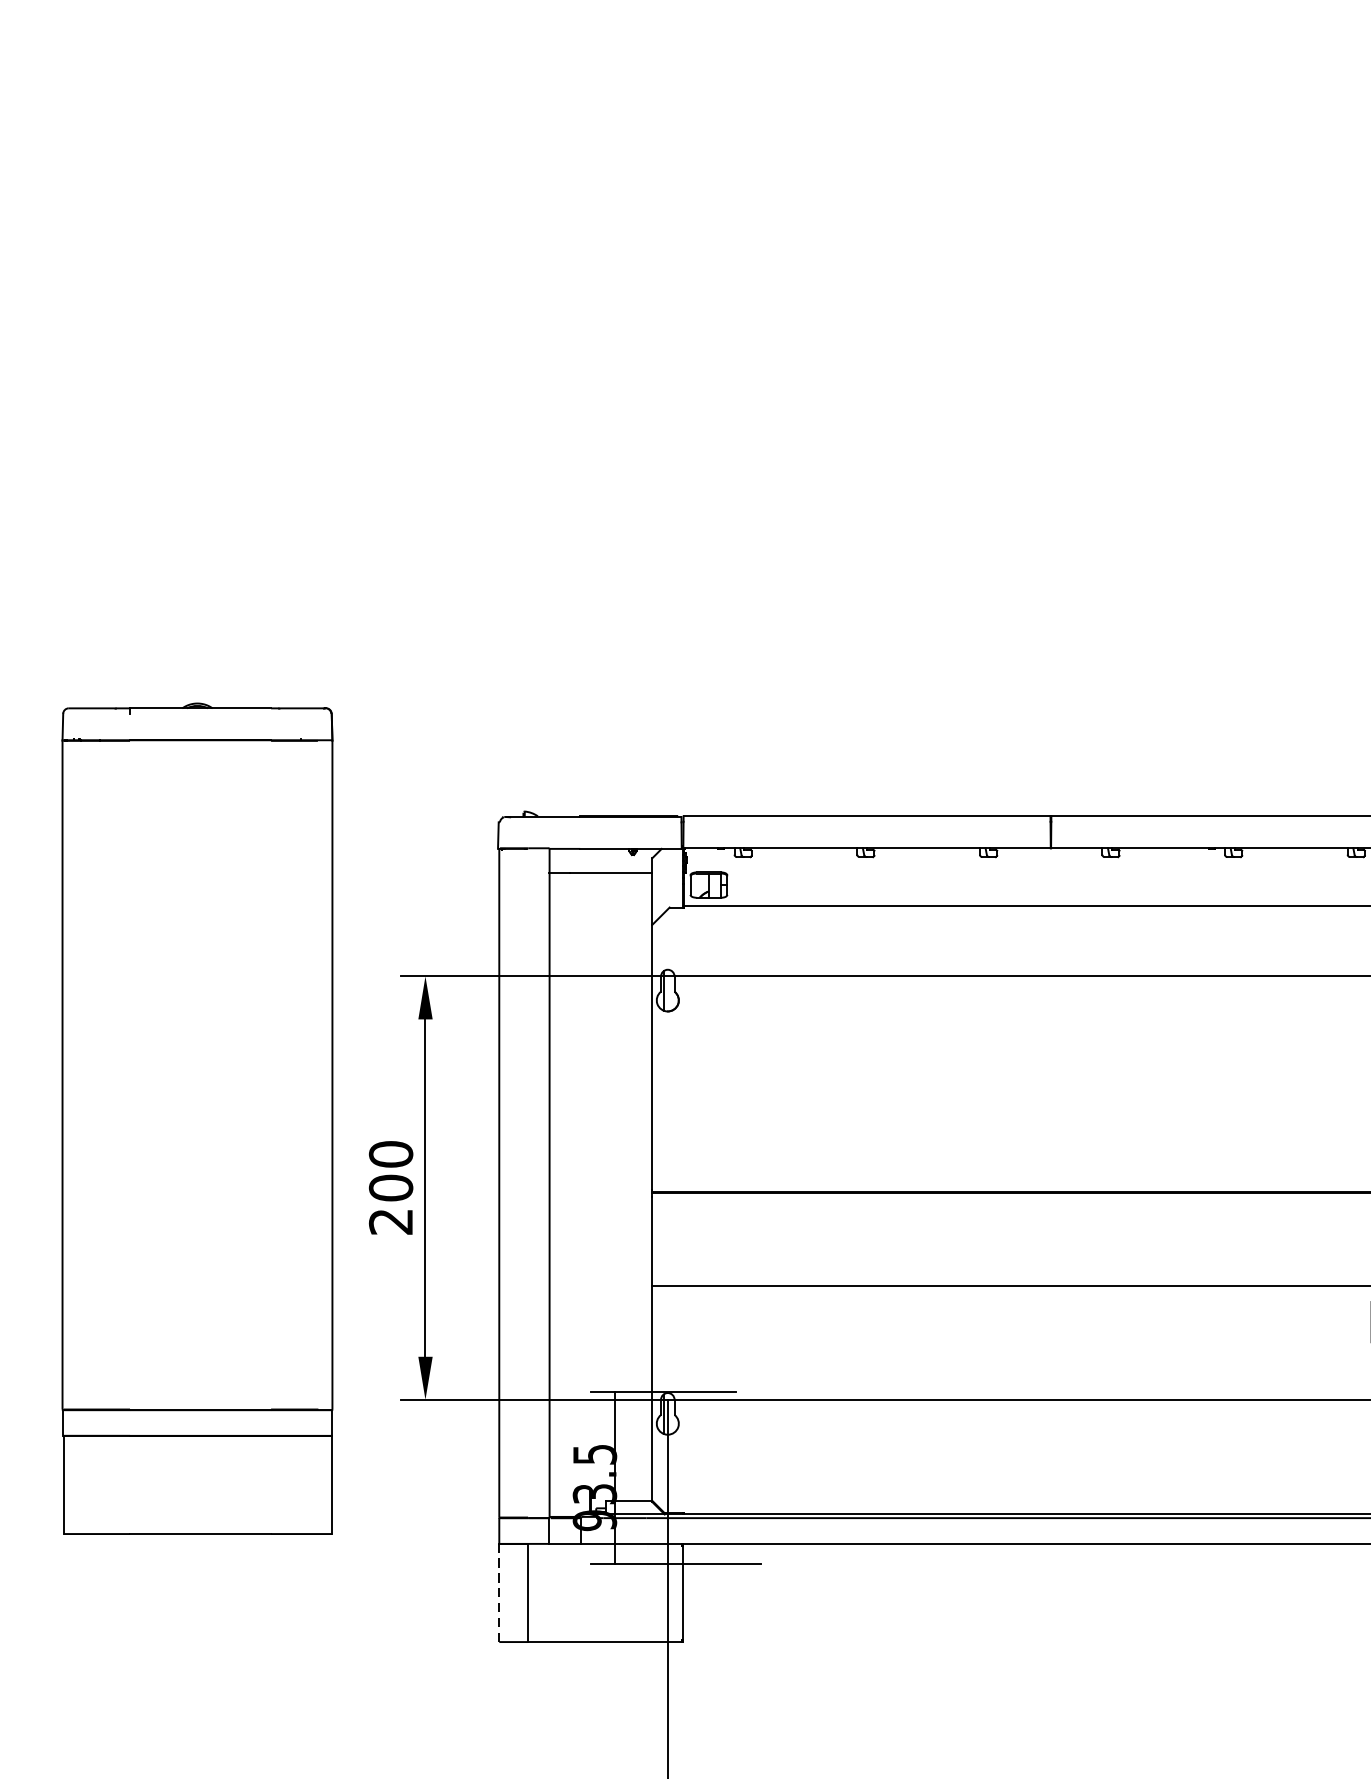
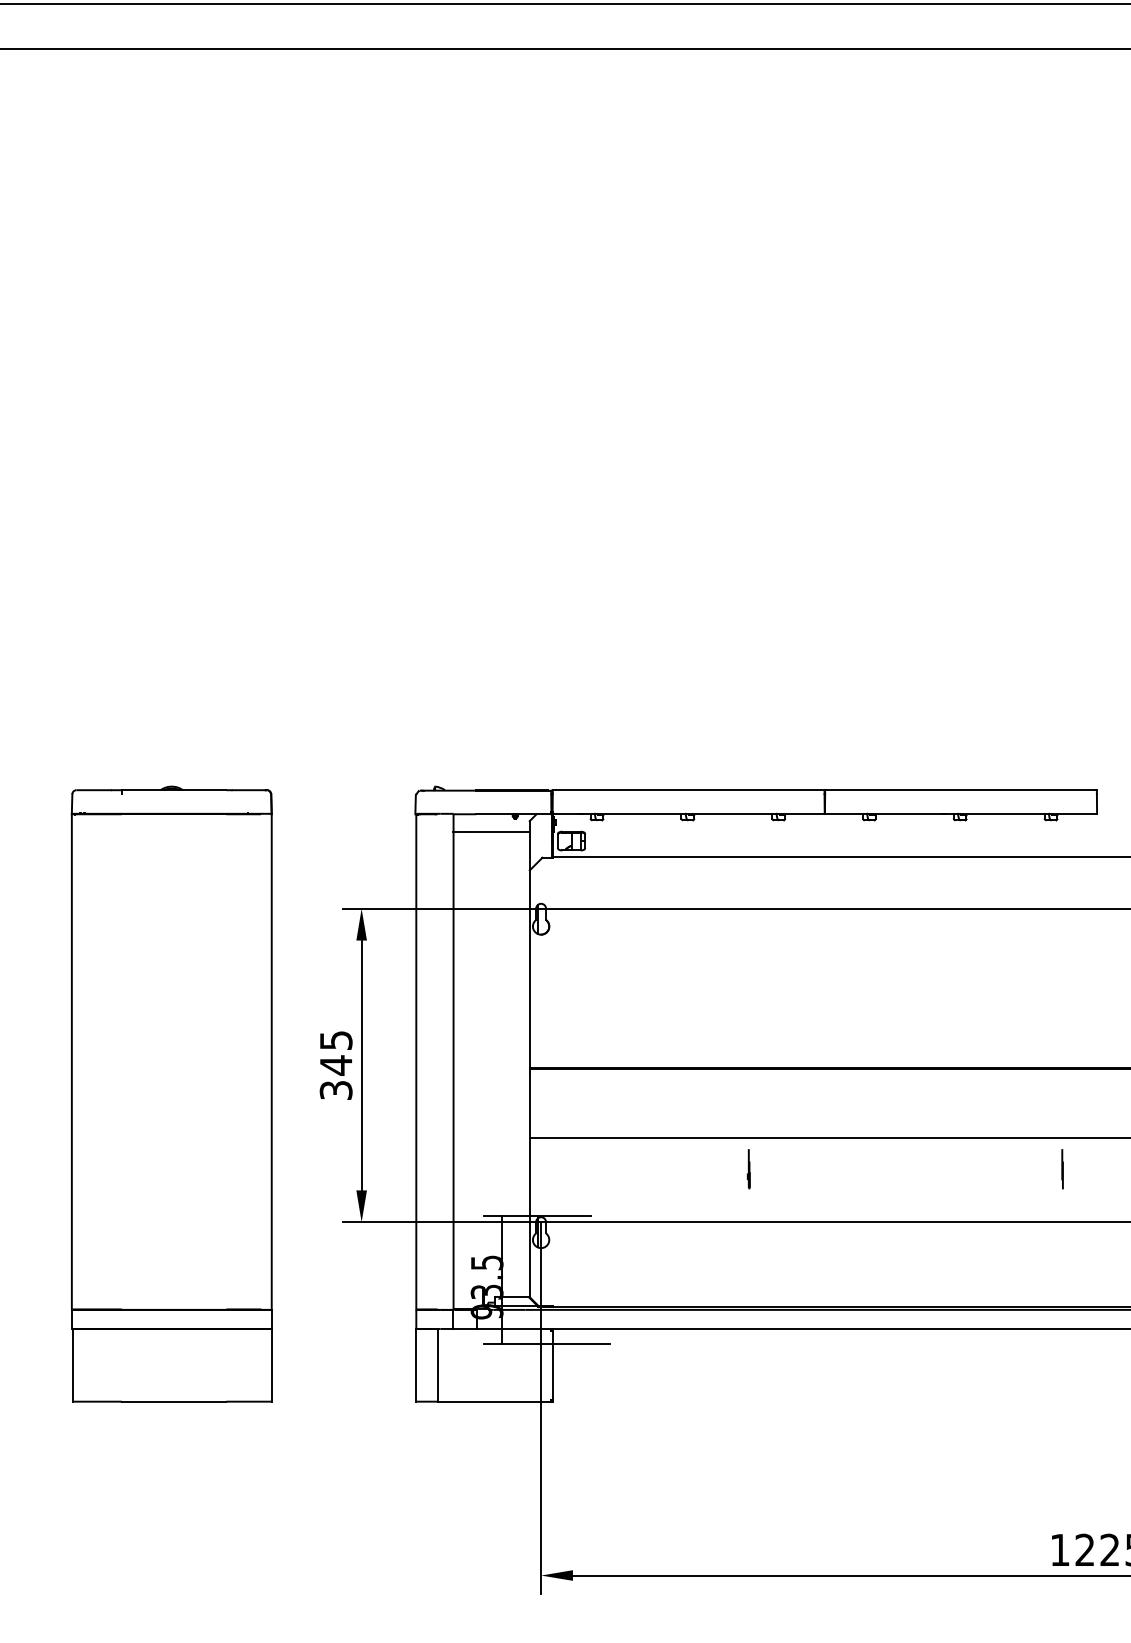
part: (197, 1117) -> (171, 1093), moved
text: (390, 1186) -> (335, 1064), 200 -> 345
line: (947, 1328) -> (748, 1169), added
line: (499, 1591) -> (416, 1364), dashed -> solid

